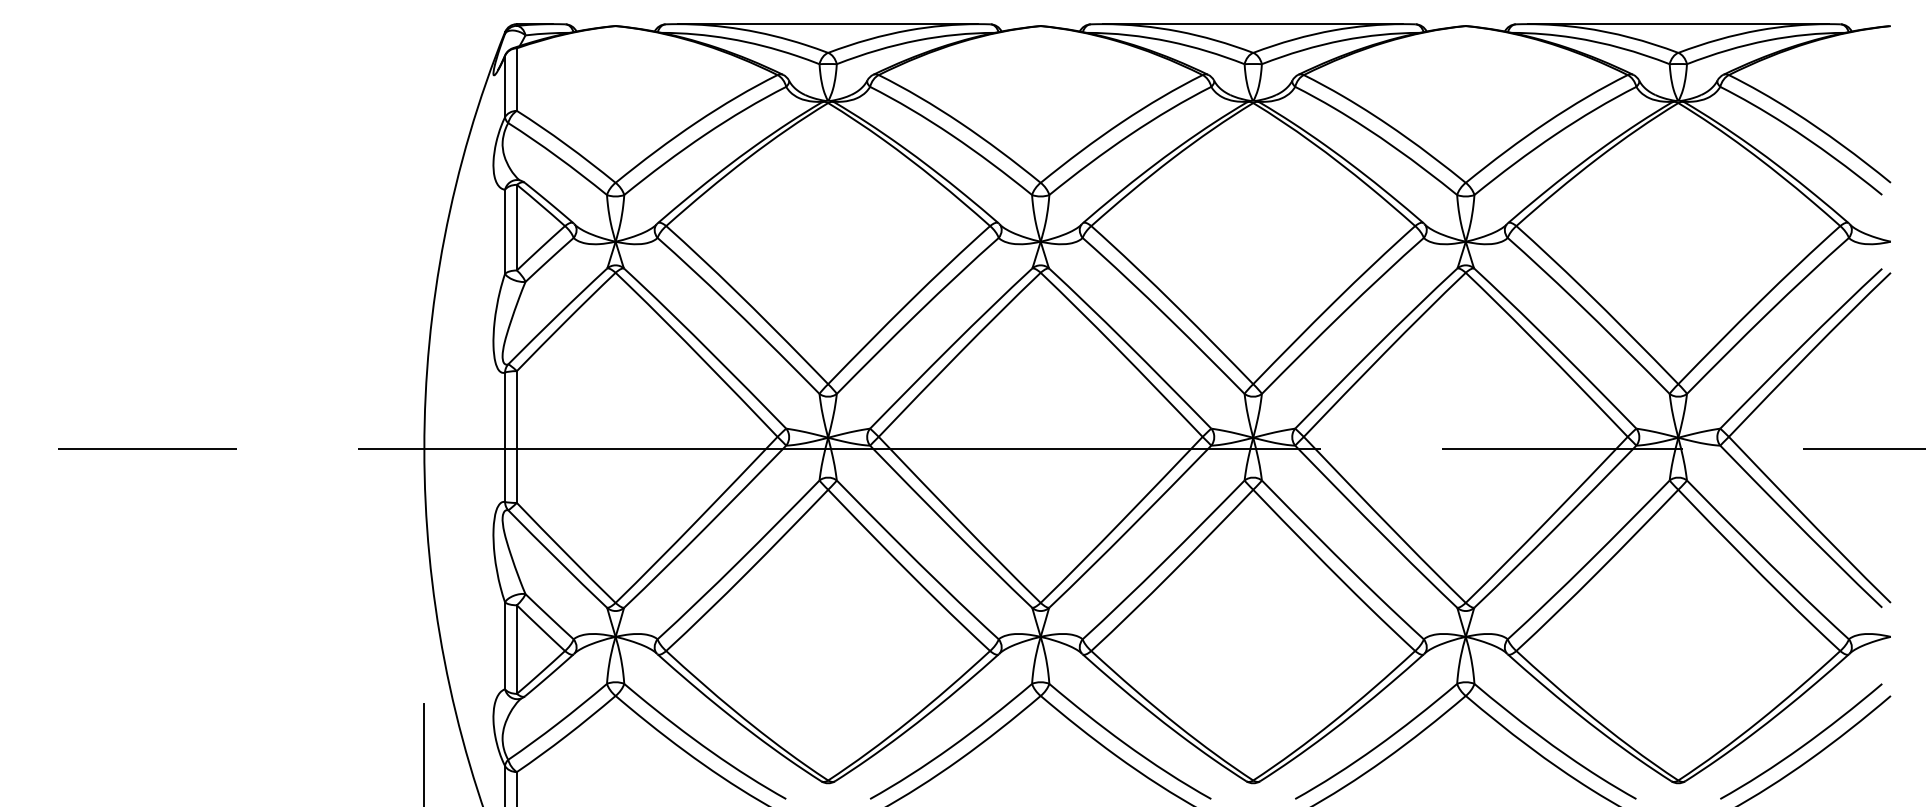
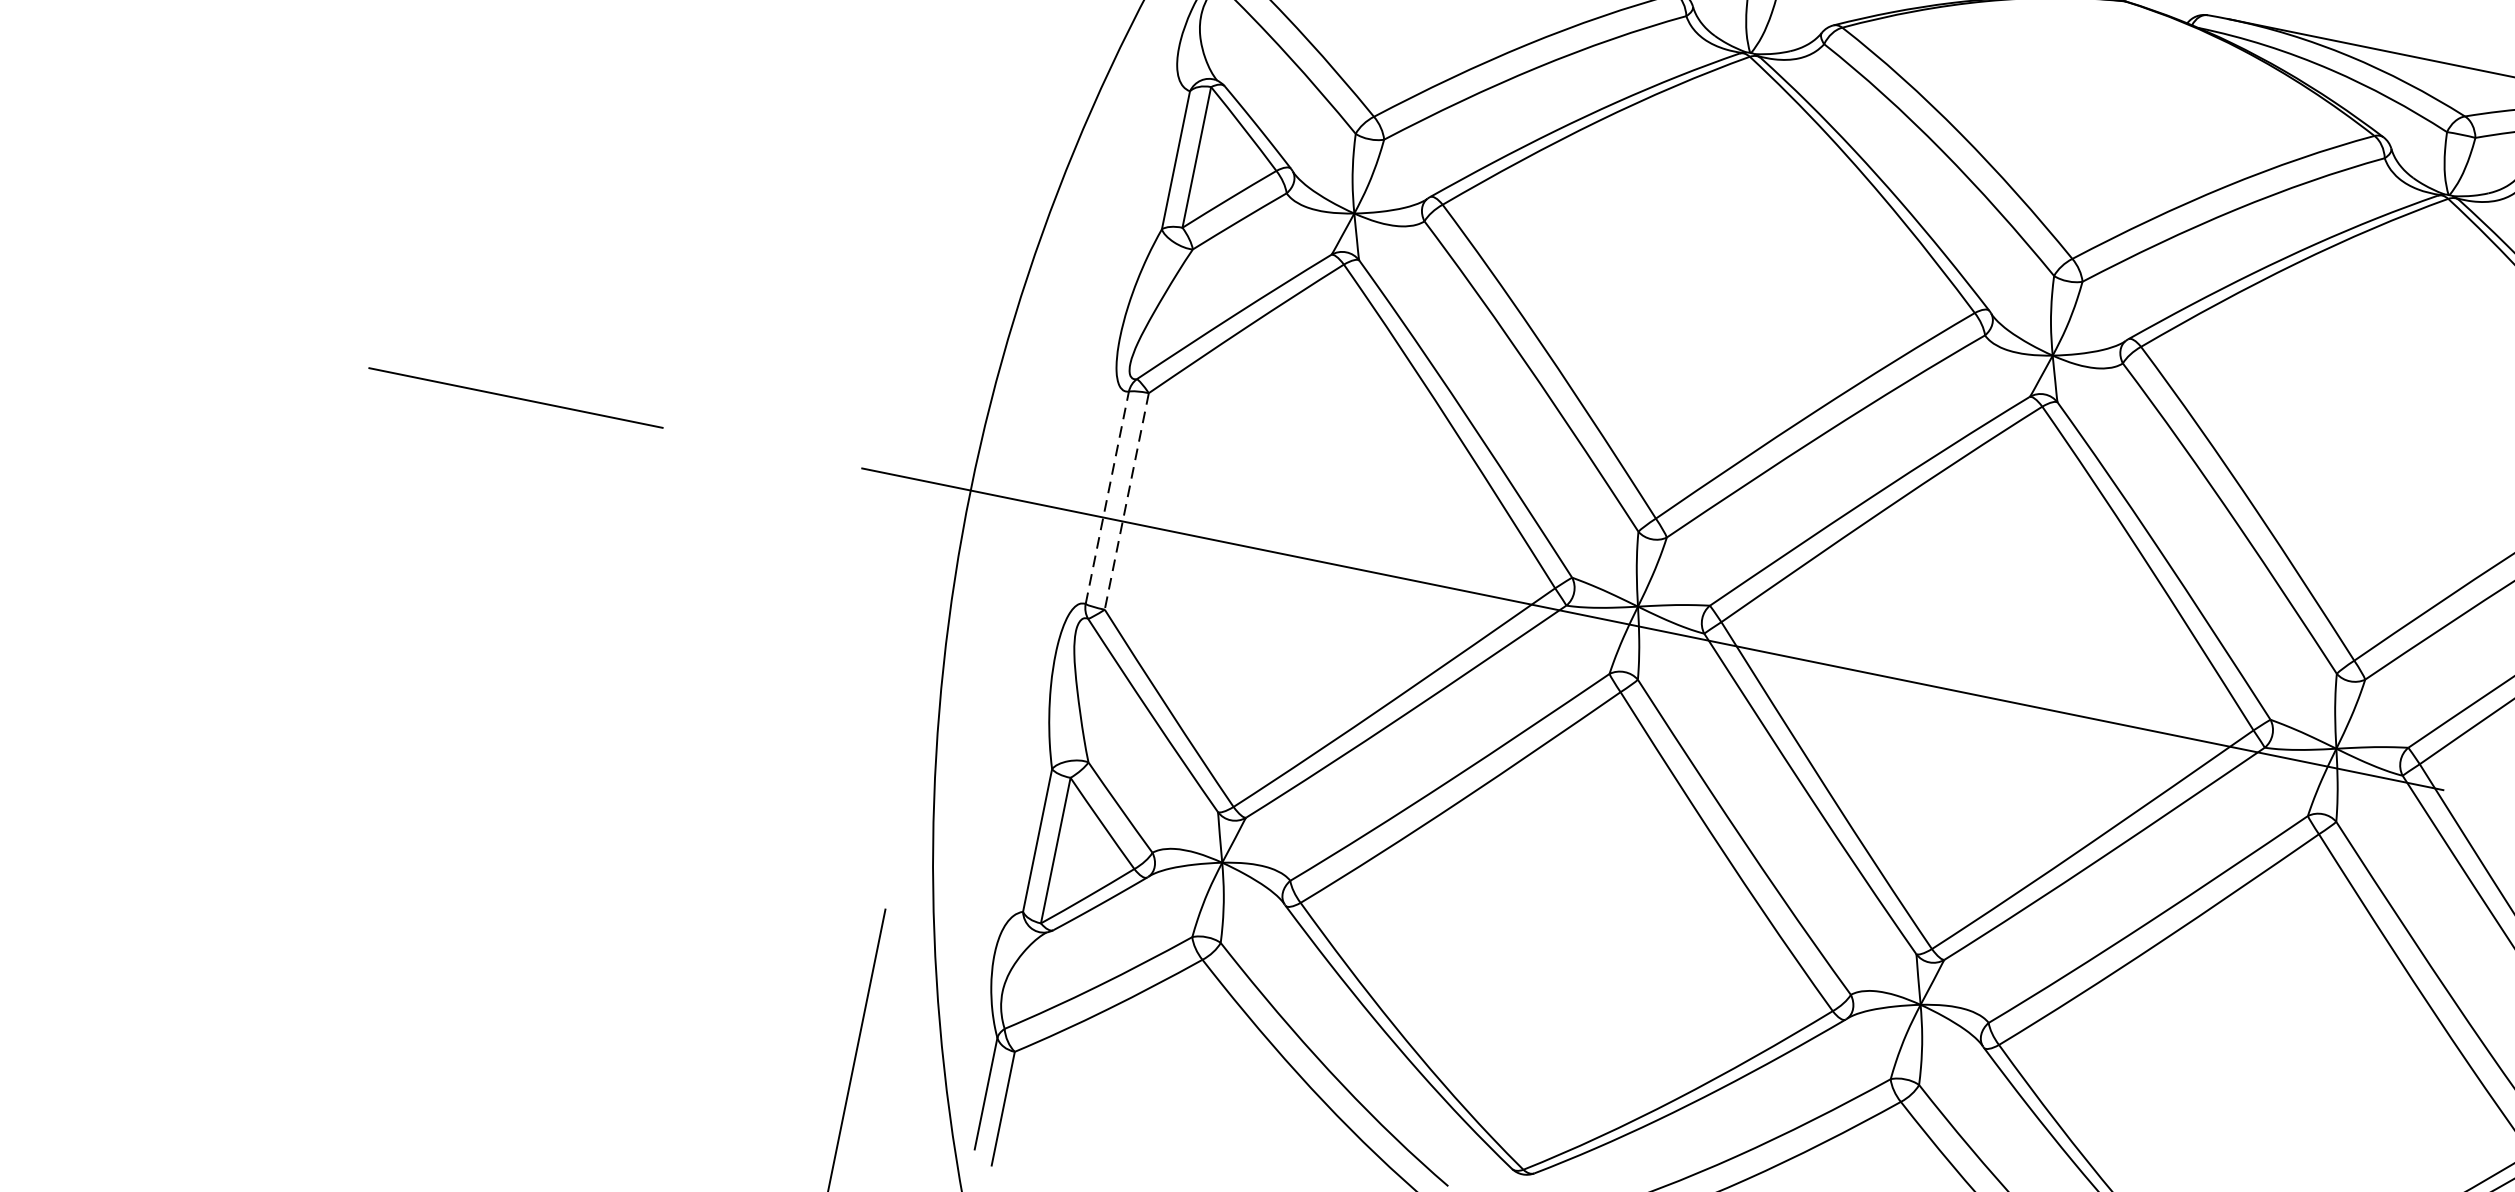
line: (505, 437) -> (1107, 498), solid -> dashed
line: (516, 437) -> (1126, 502), solid -> dashed

